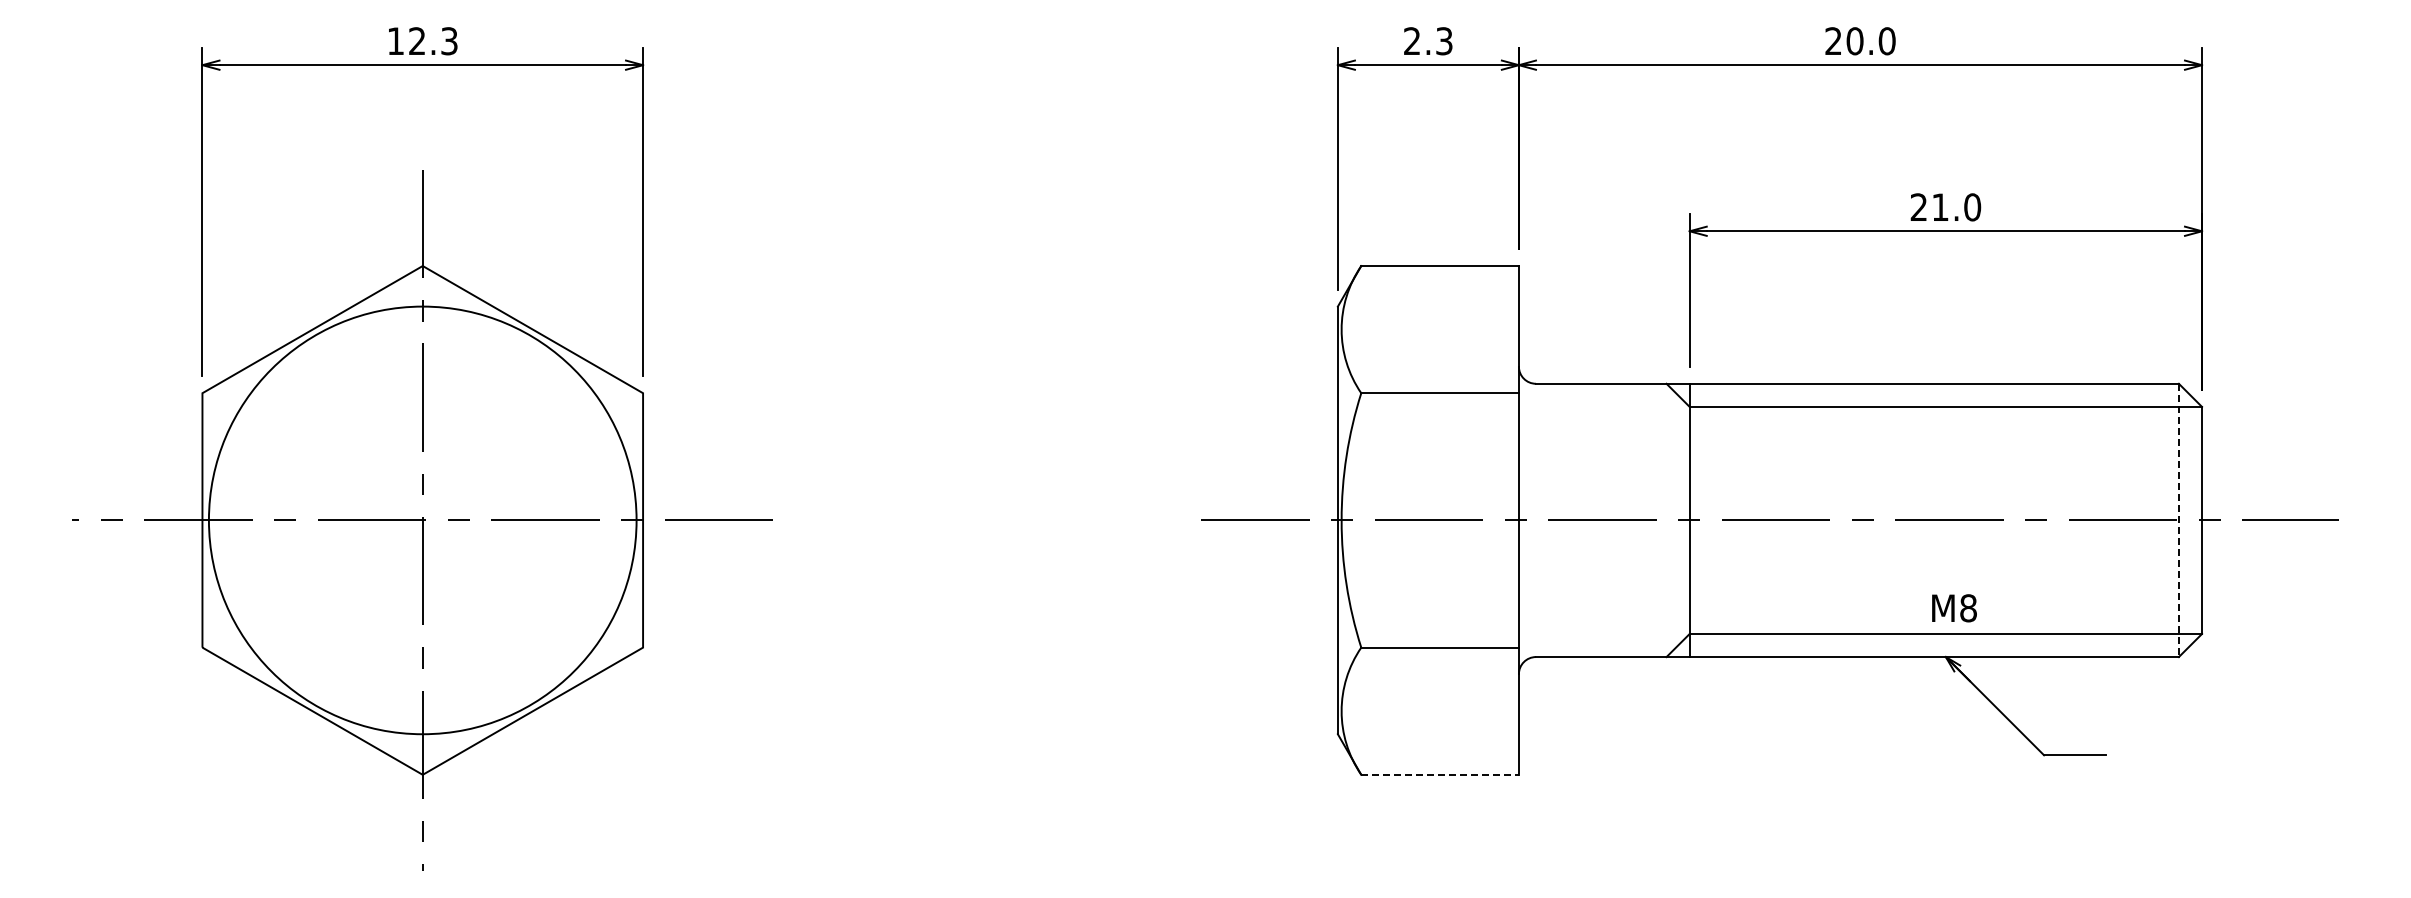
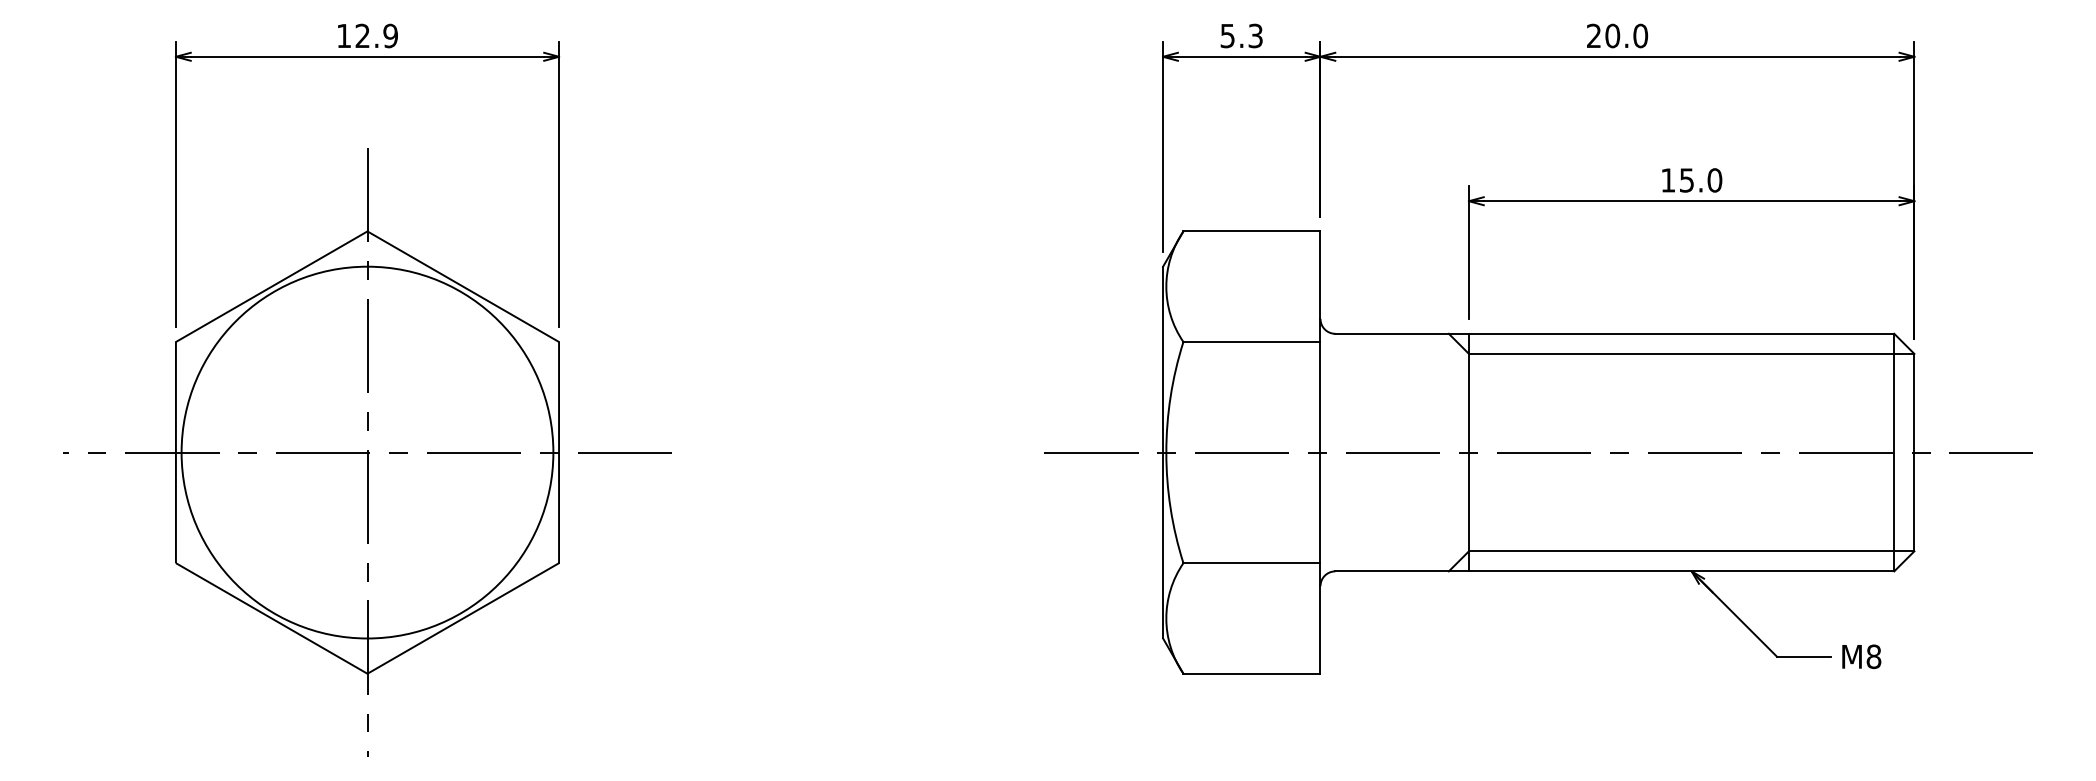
text: (449, 41) -> (390, 36), 12.3 -> 12.9
text: (1412, 41) -> (1227, 36), 2.3 -> 5.3
text: (1929, 207) -> (1677, 180), 21.0 -> 15.0
line: (2178, 520) -> (1893, 452), dashed -> solid
text: (1954, 608) -> (1861, 656), moved
line: (1440, 774) -> (1252, 673), dashed -> solid

